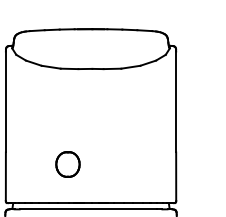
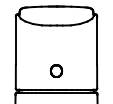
part: (67, 163) -> (56, 70), moved

